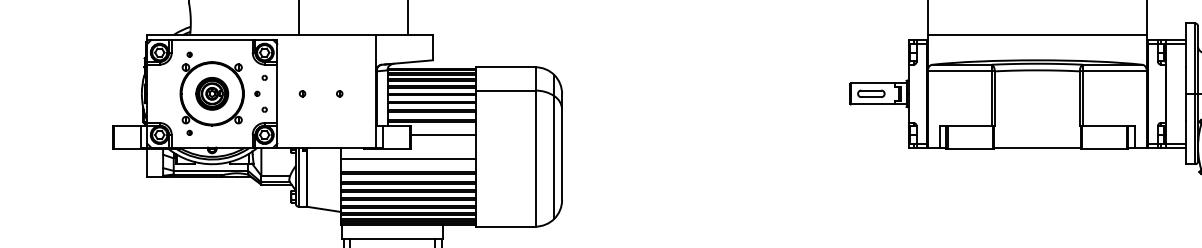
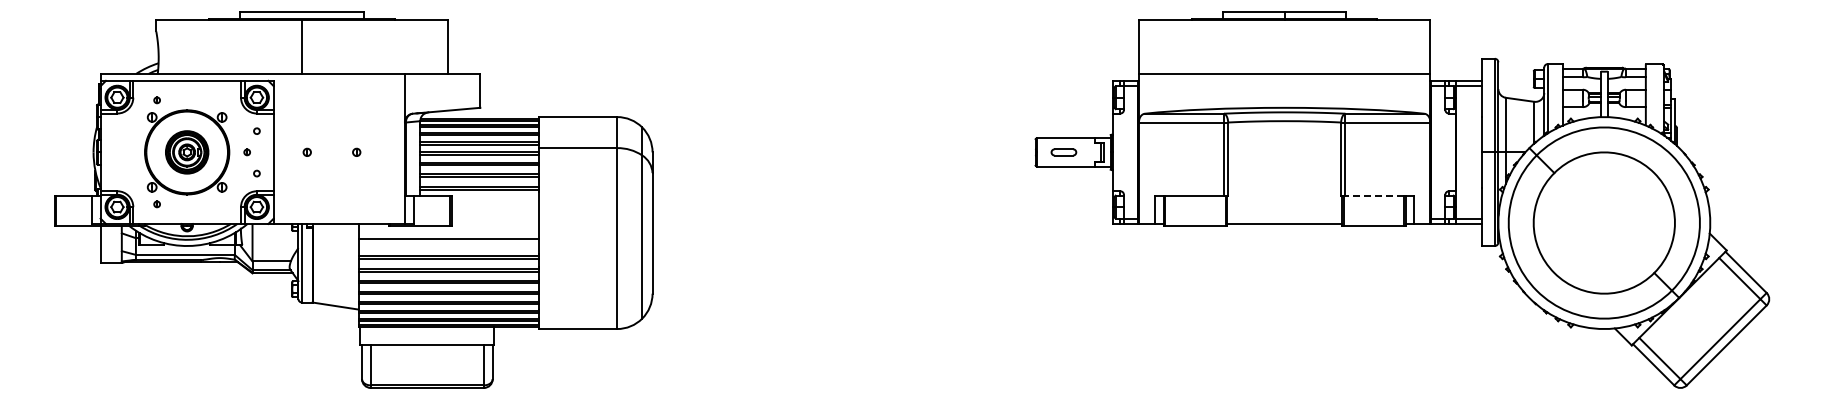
part: (871, 93) -> (1063, 152), size x0.7
line: (1104, 126) -> (1373, 195), solid -> dashed
line: (444, 135) -> (495, 207), removed

